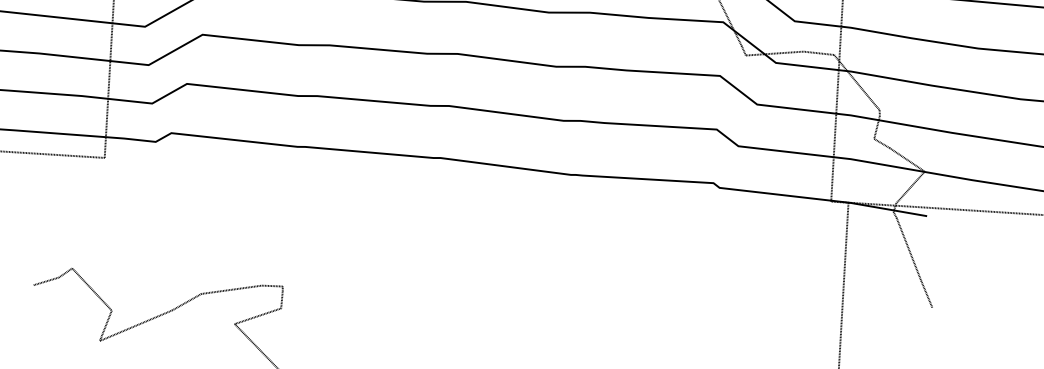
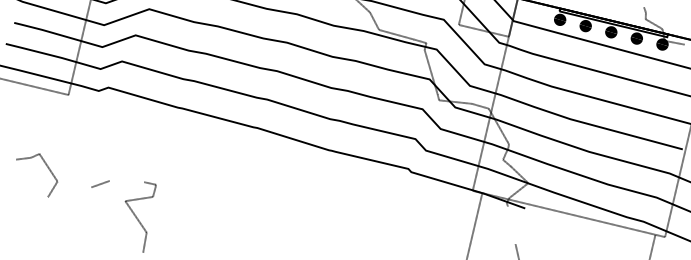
line: (908, 249) -> (511, 225), removed
line: (230, 289) -> (126, 181), removed
line: (135, 325) -> (69, 192), removed

